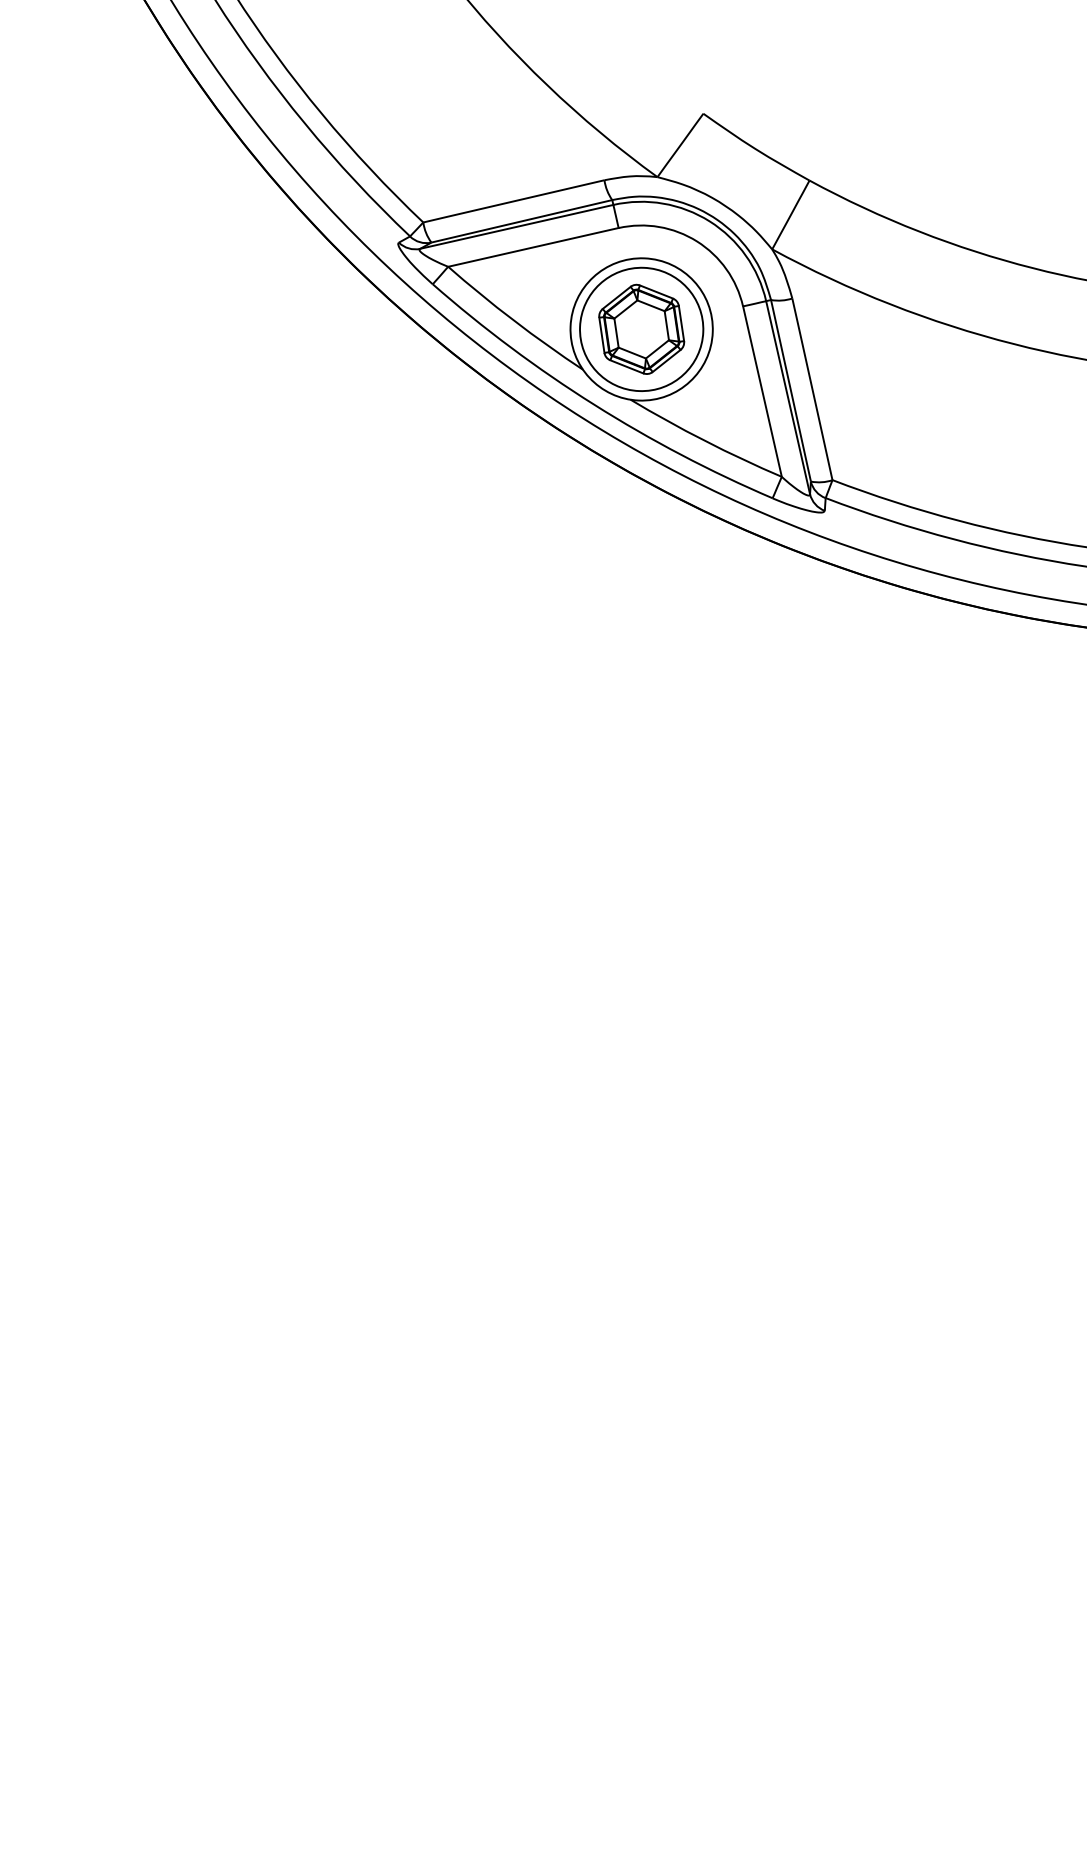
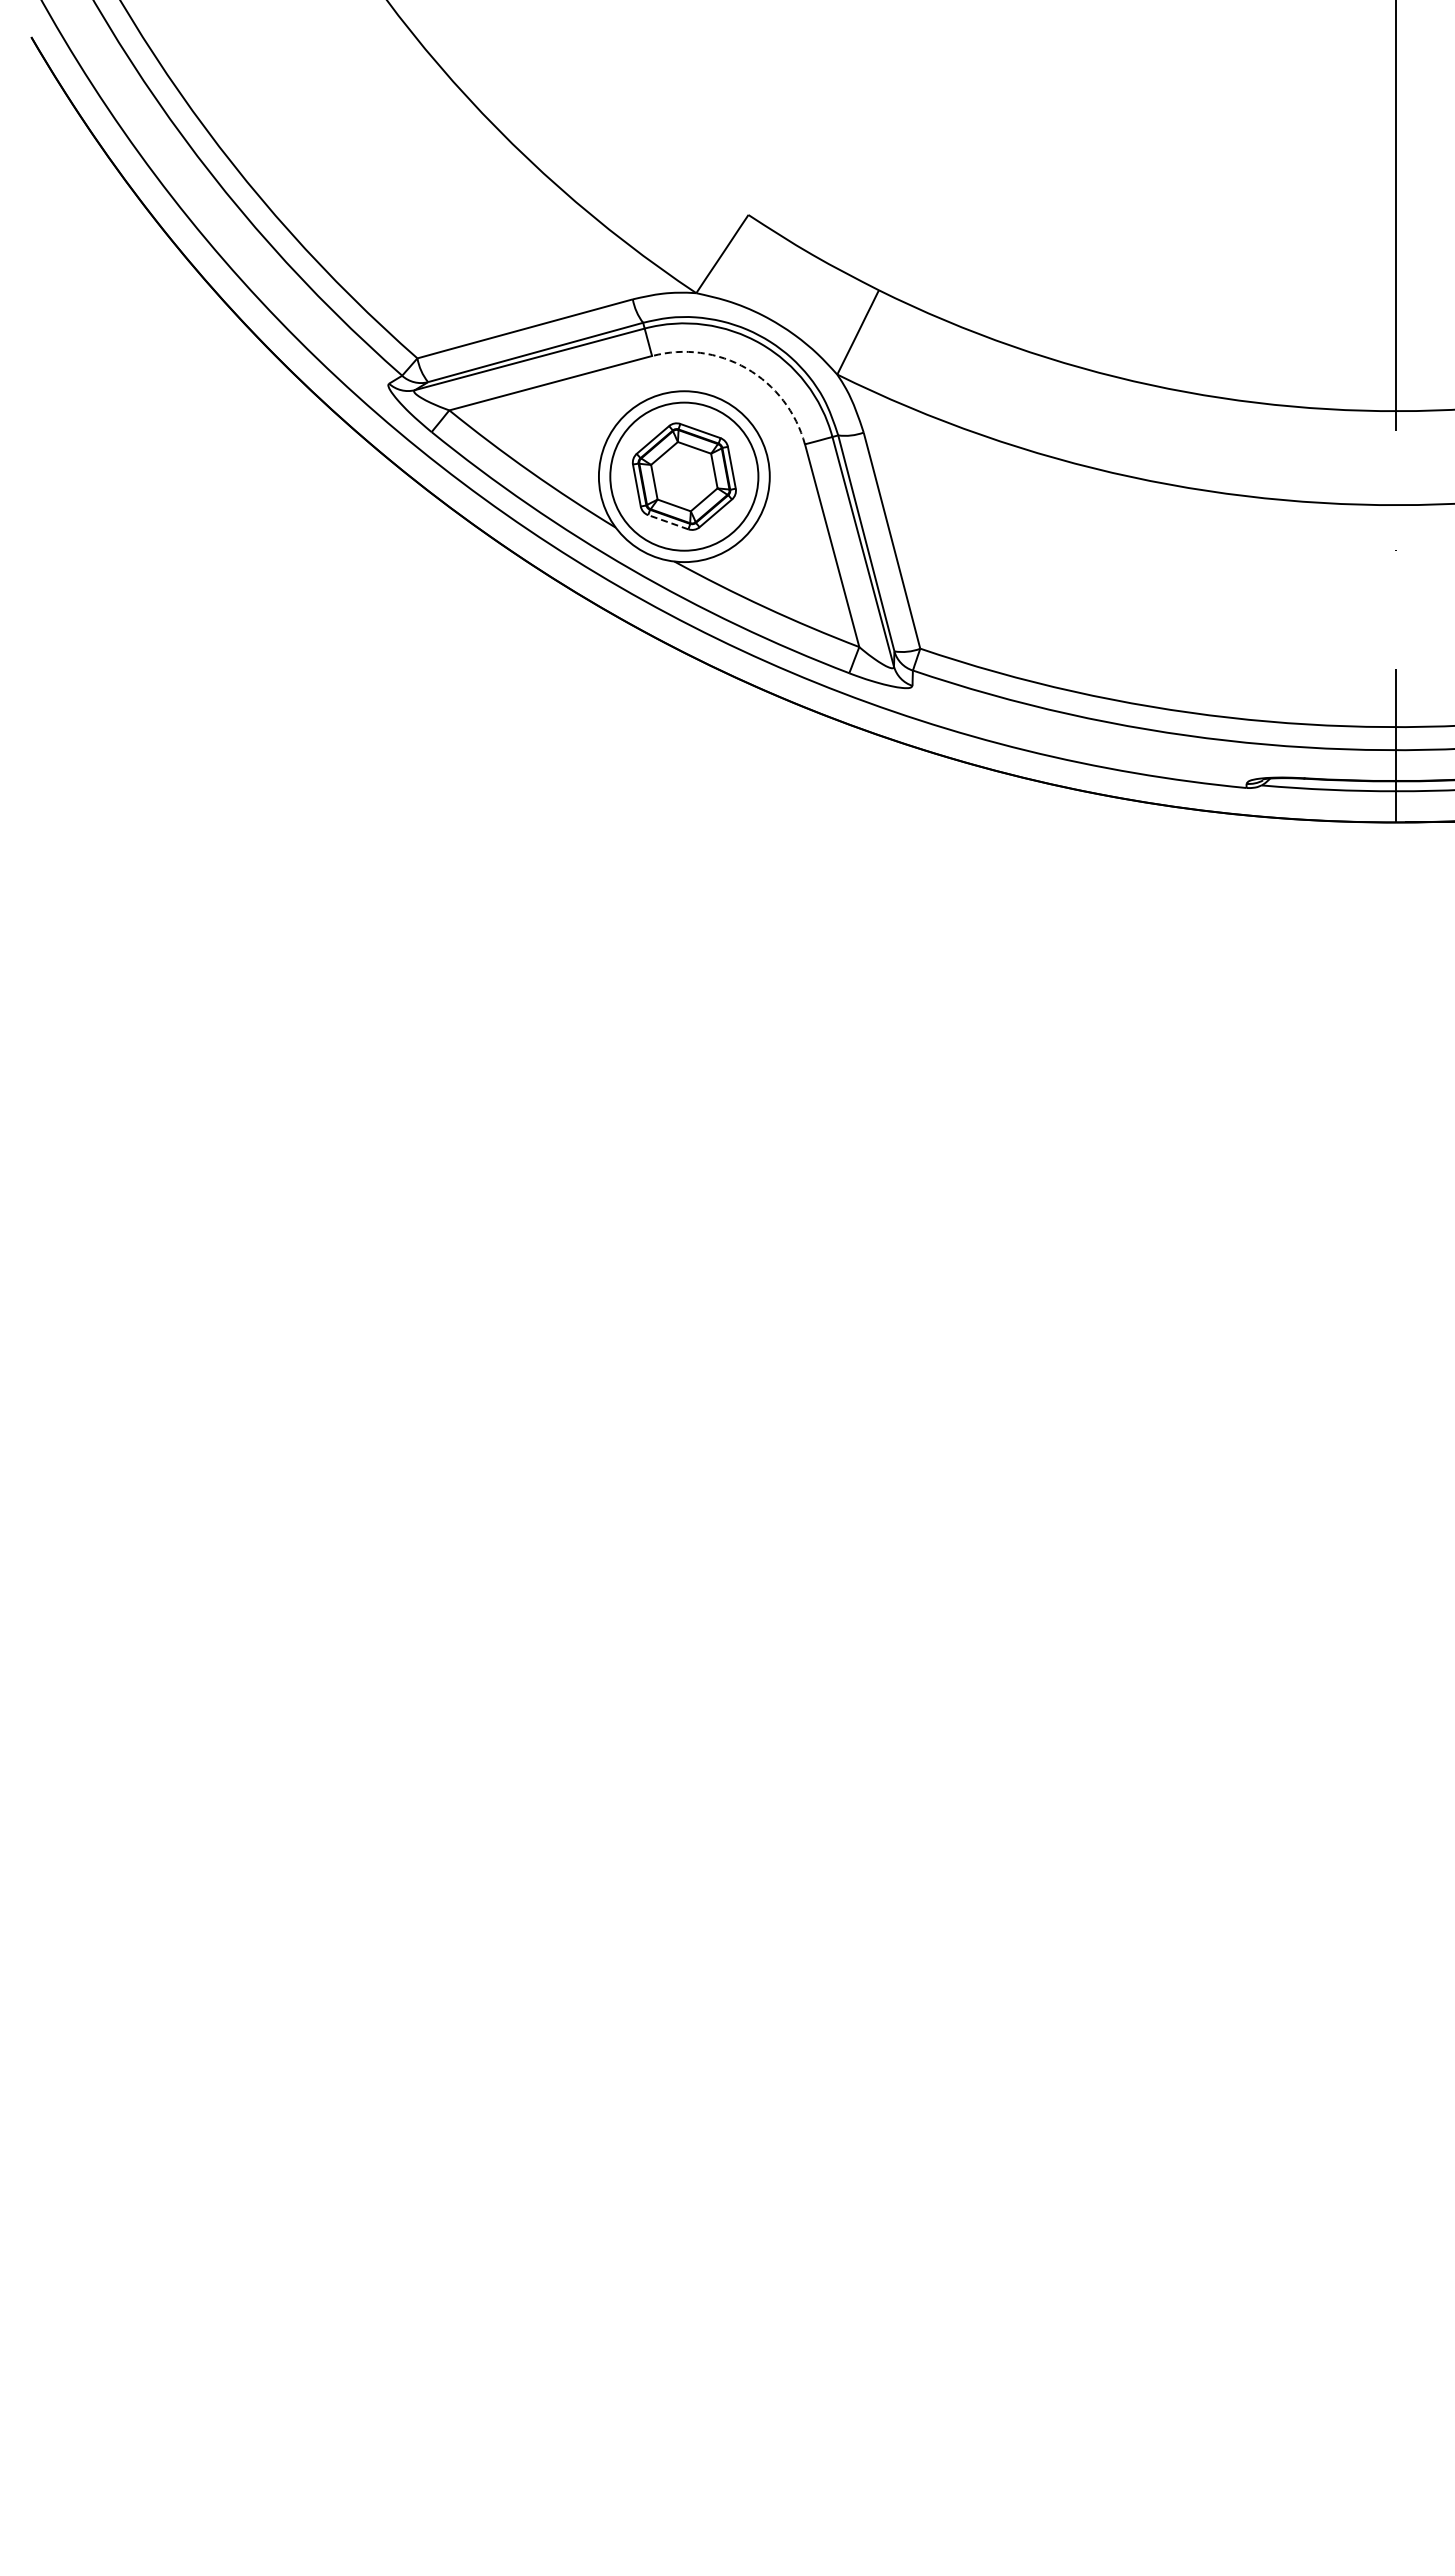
arc: (696, 241) -> (746, 368), solid -> dashed
line: (626, 367) -> (667, 522), solid -> dashed

